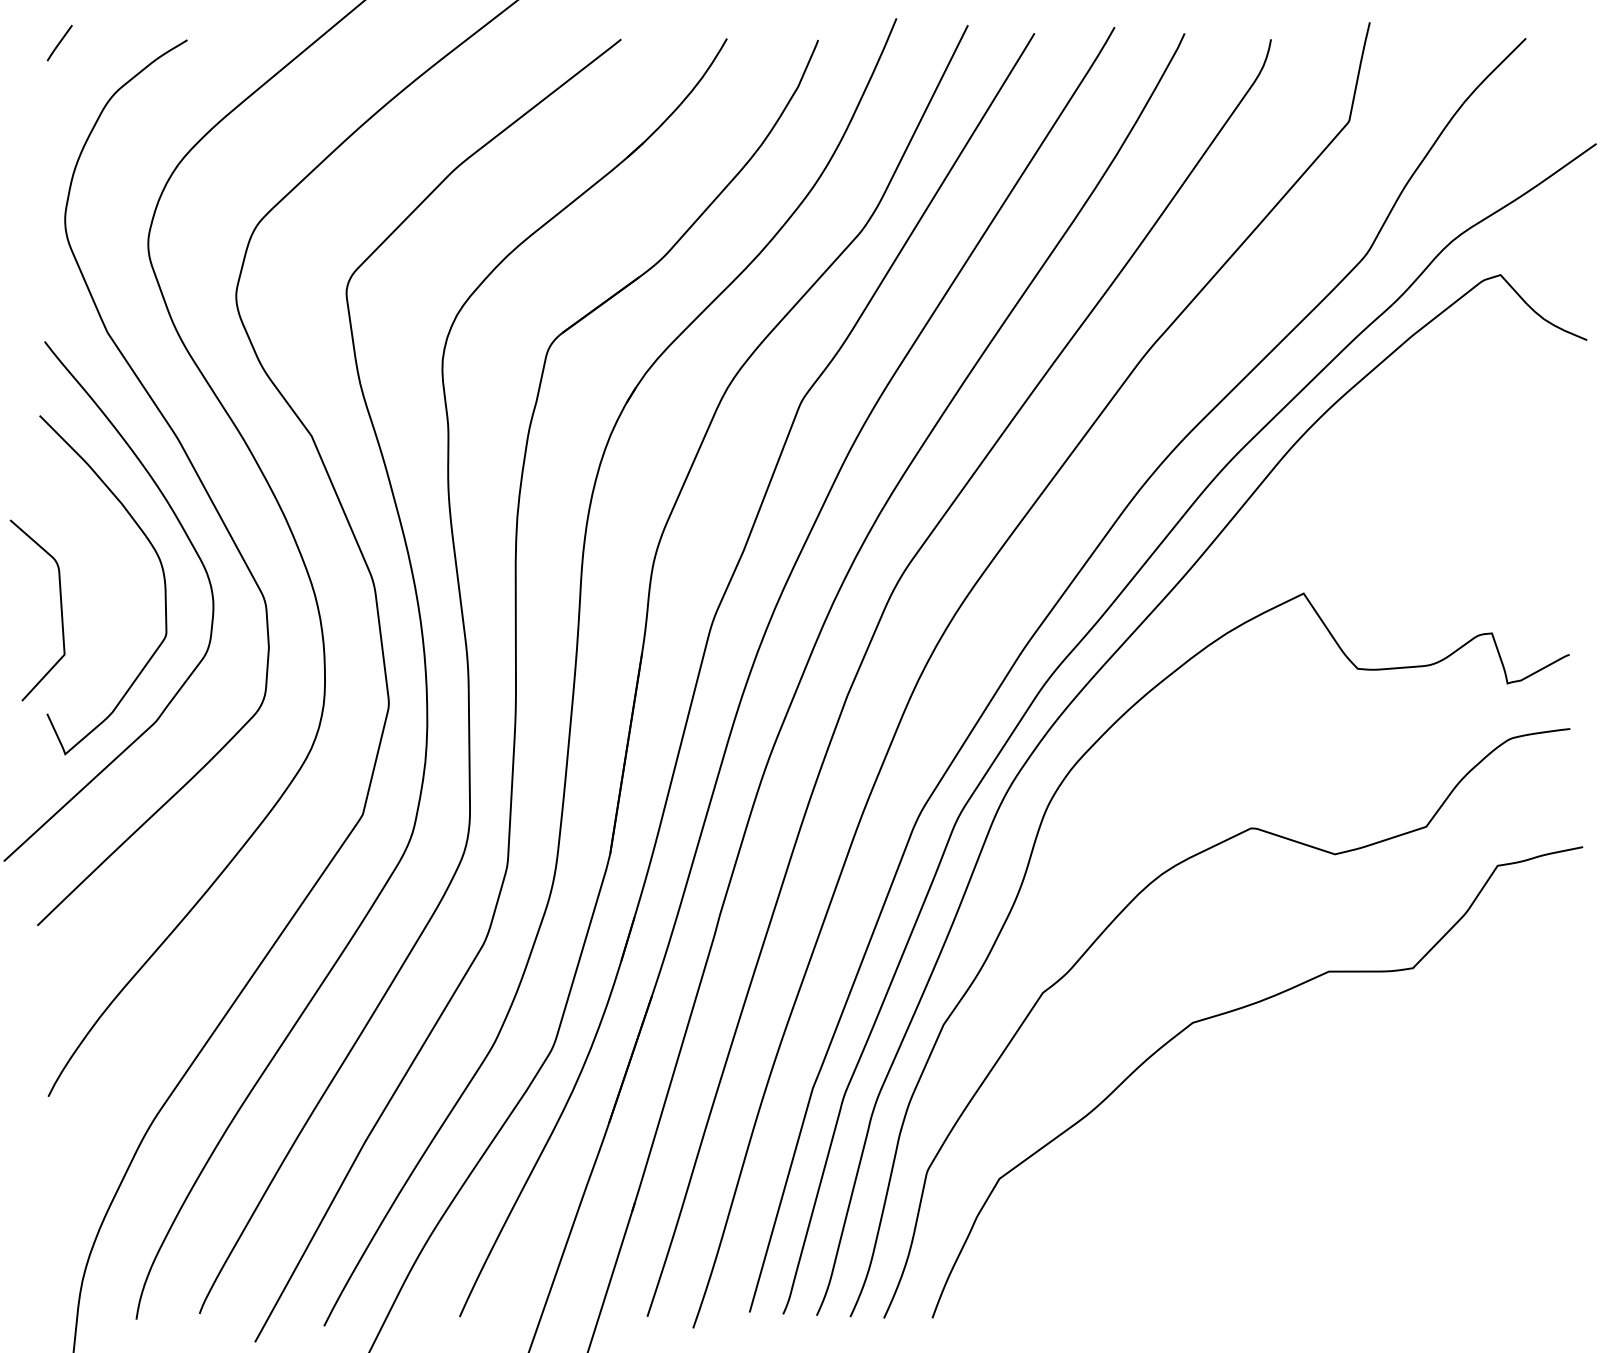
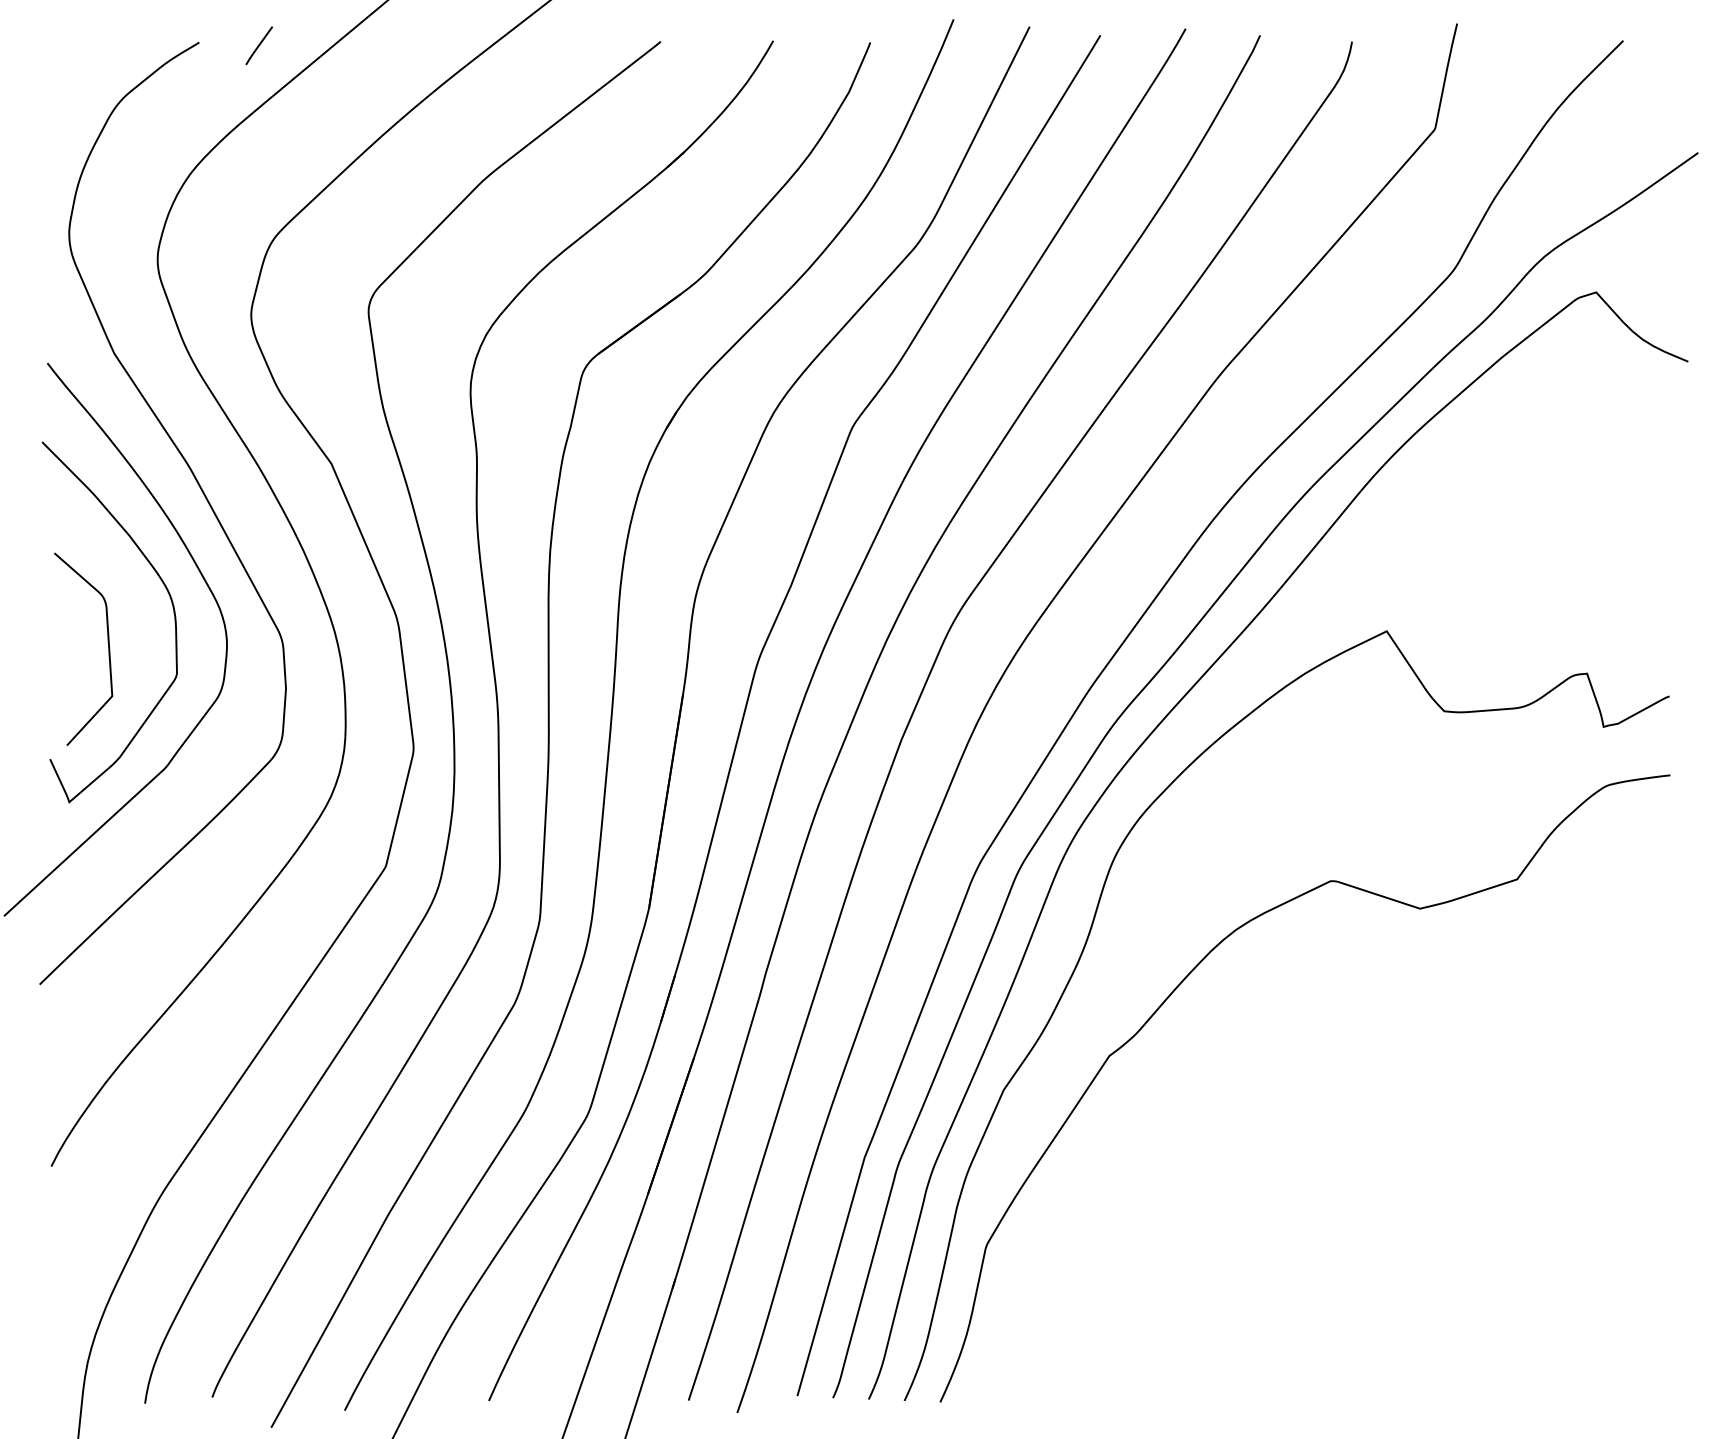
line: (59, 43) -> (258, 46), moved
curve: (60, 610) -> (107, 649), moved
curve: (1234, 1011) -> (1313, 1075), removed

